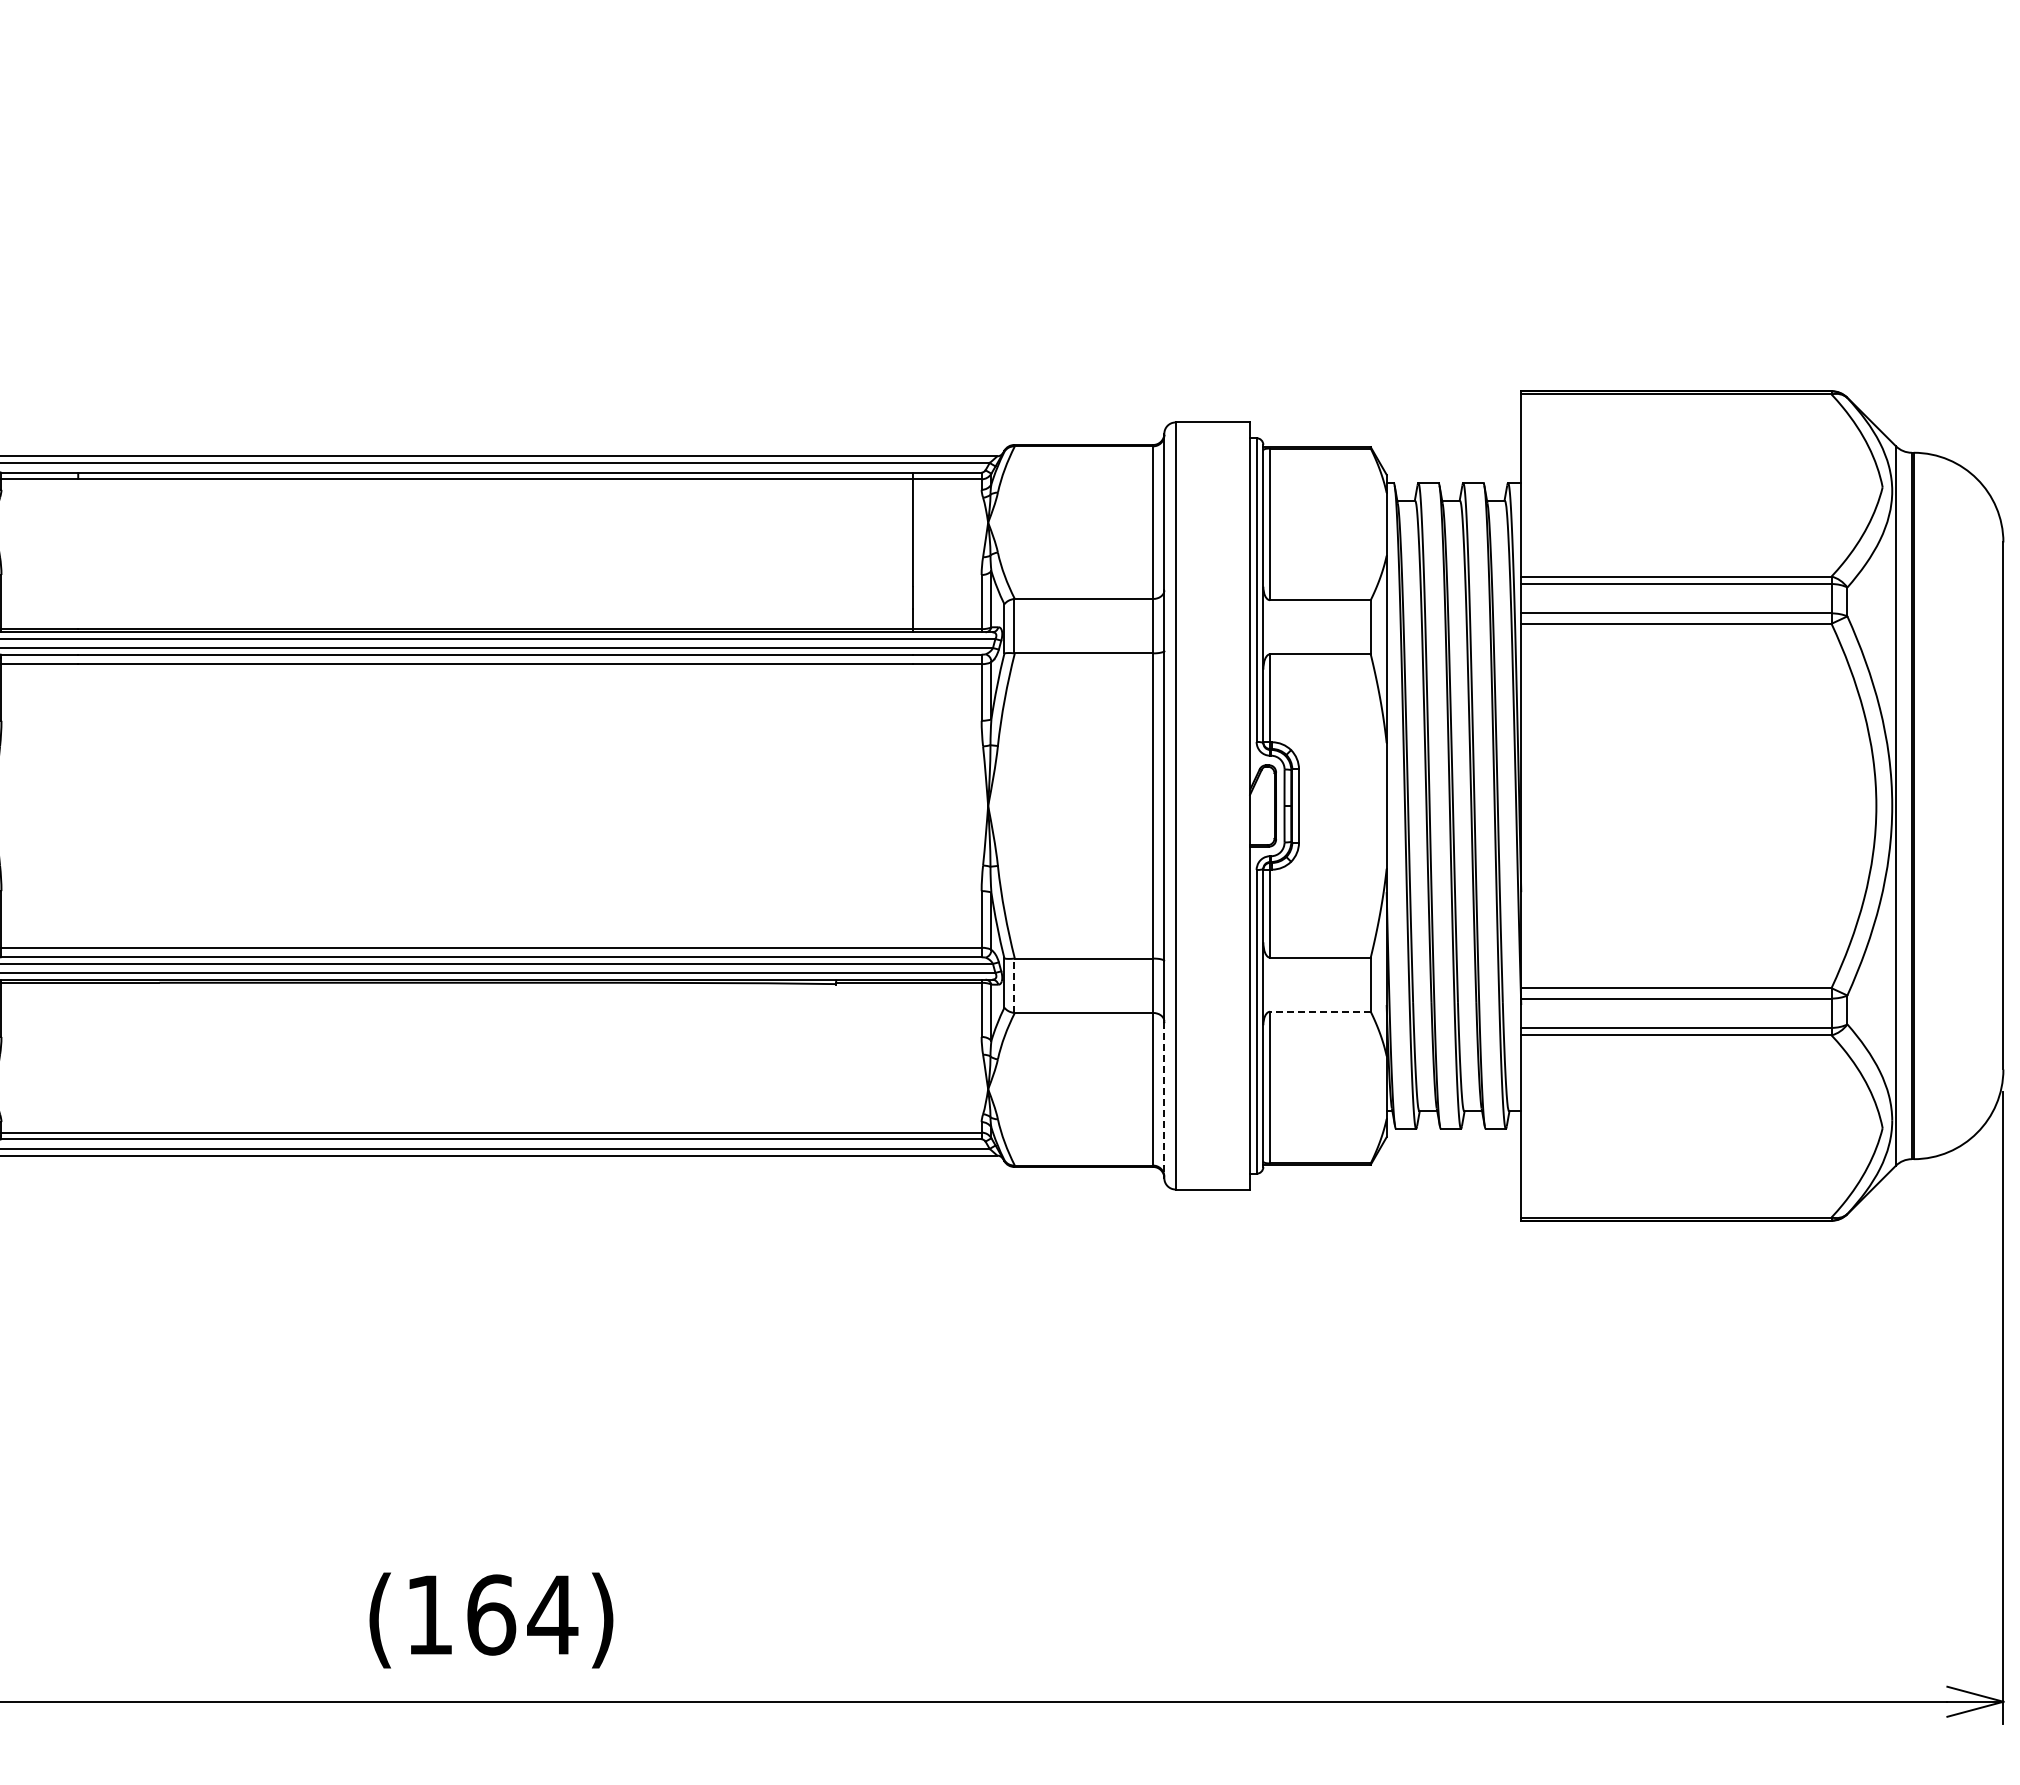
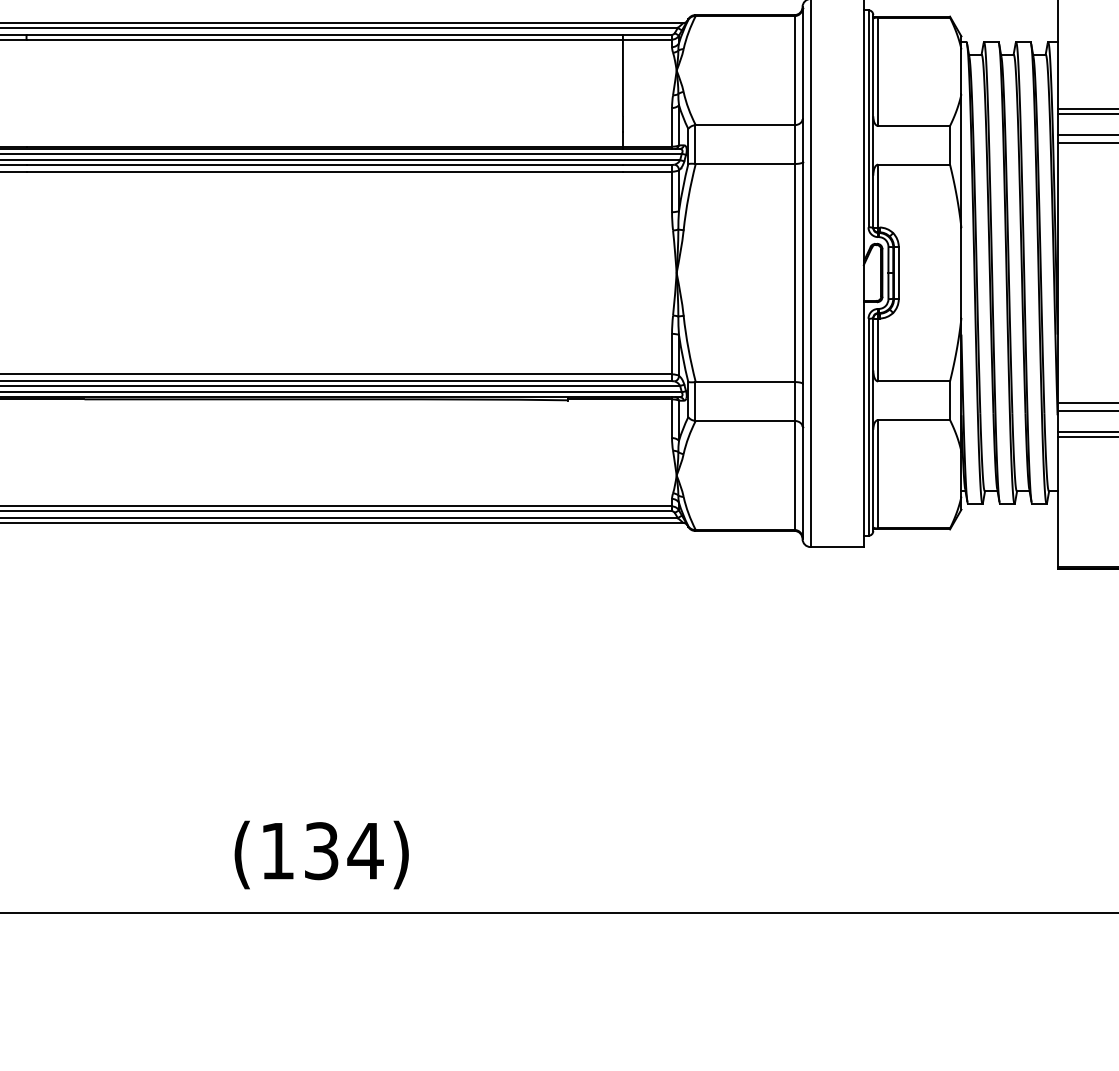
line: (1014, 985) -> (695, 401), dashed -> solid
line: (1319, 1011) -> (913, 419), dashed -> solid
line: (1164, 1099) -> (802, 482), dashed -> solid
text: (491, 1614) -> (321, 850), (164) -> (134)

